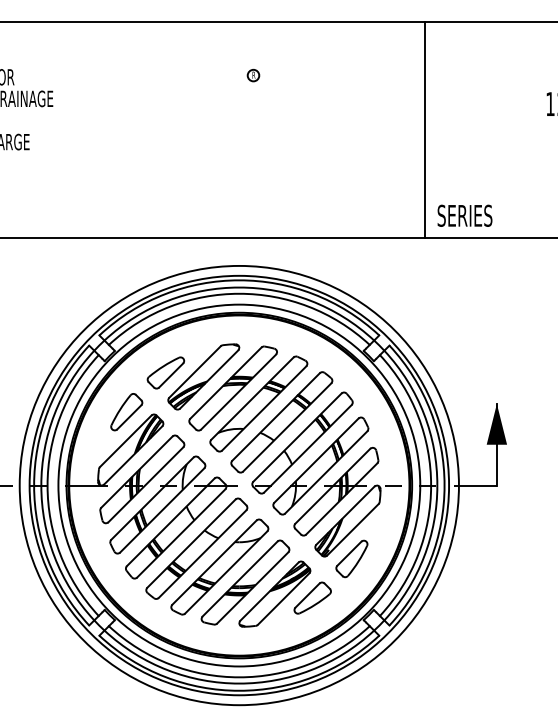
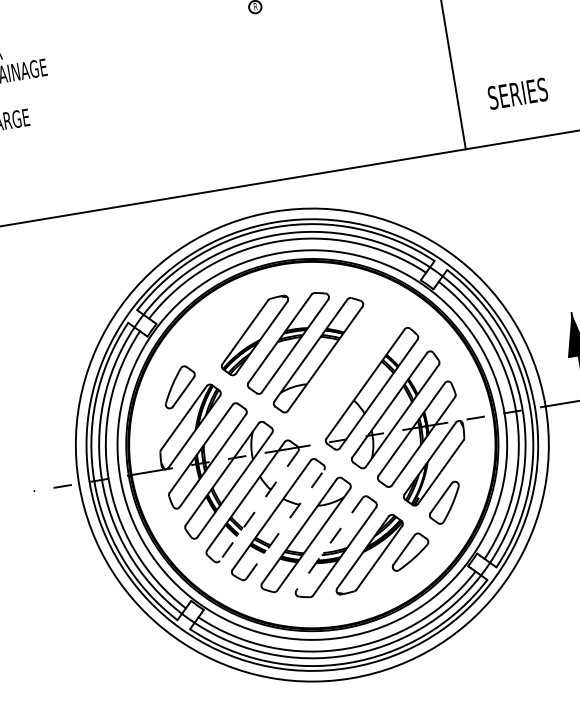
text: (464, 215) -> (517, 93), moved
part: (165, 372) -> (214, 337), removed
part: (281, 422) -> (346, 370), removed
line: (180, 533) -> (258, 506), solid -> dashed
line: (202, 554) -> (285, 524), solid -> dashed
line: (240, 579) -> (330, 544), solid -> dashed

